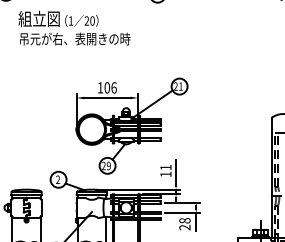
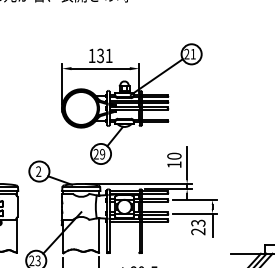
text: (110, 87) -> (104, 55), 106 -> 131
text: (165, 167) -> (173, 156), 11 -> 10
text: (184, 220) -> (197, 222), 28 -> 23

